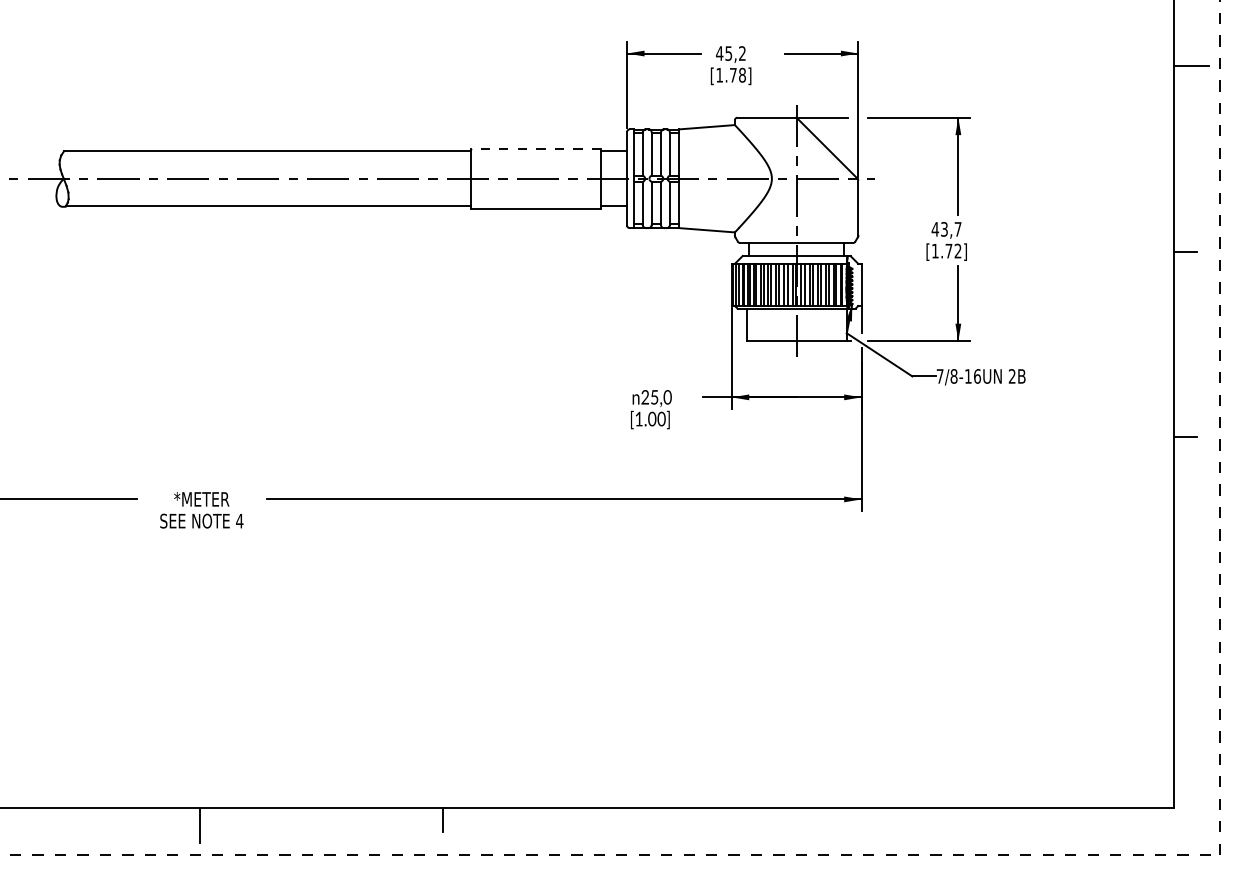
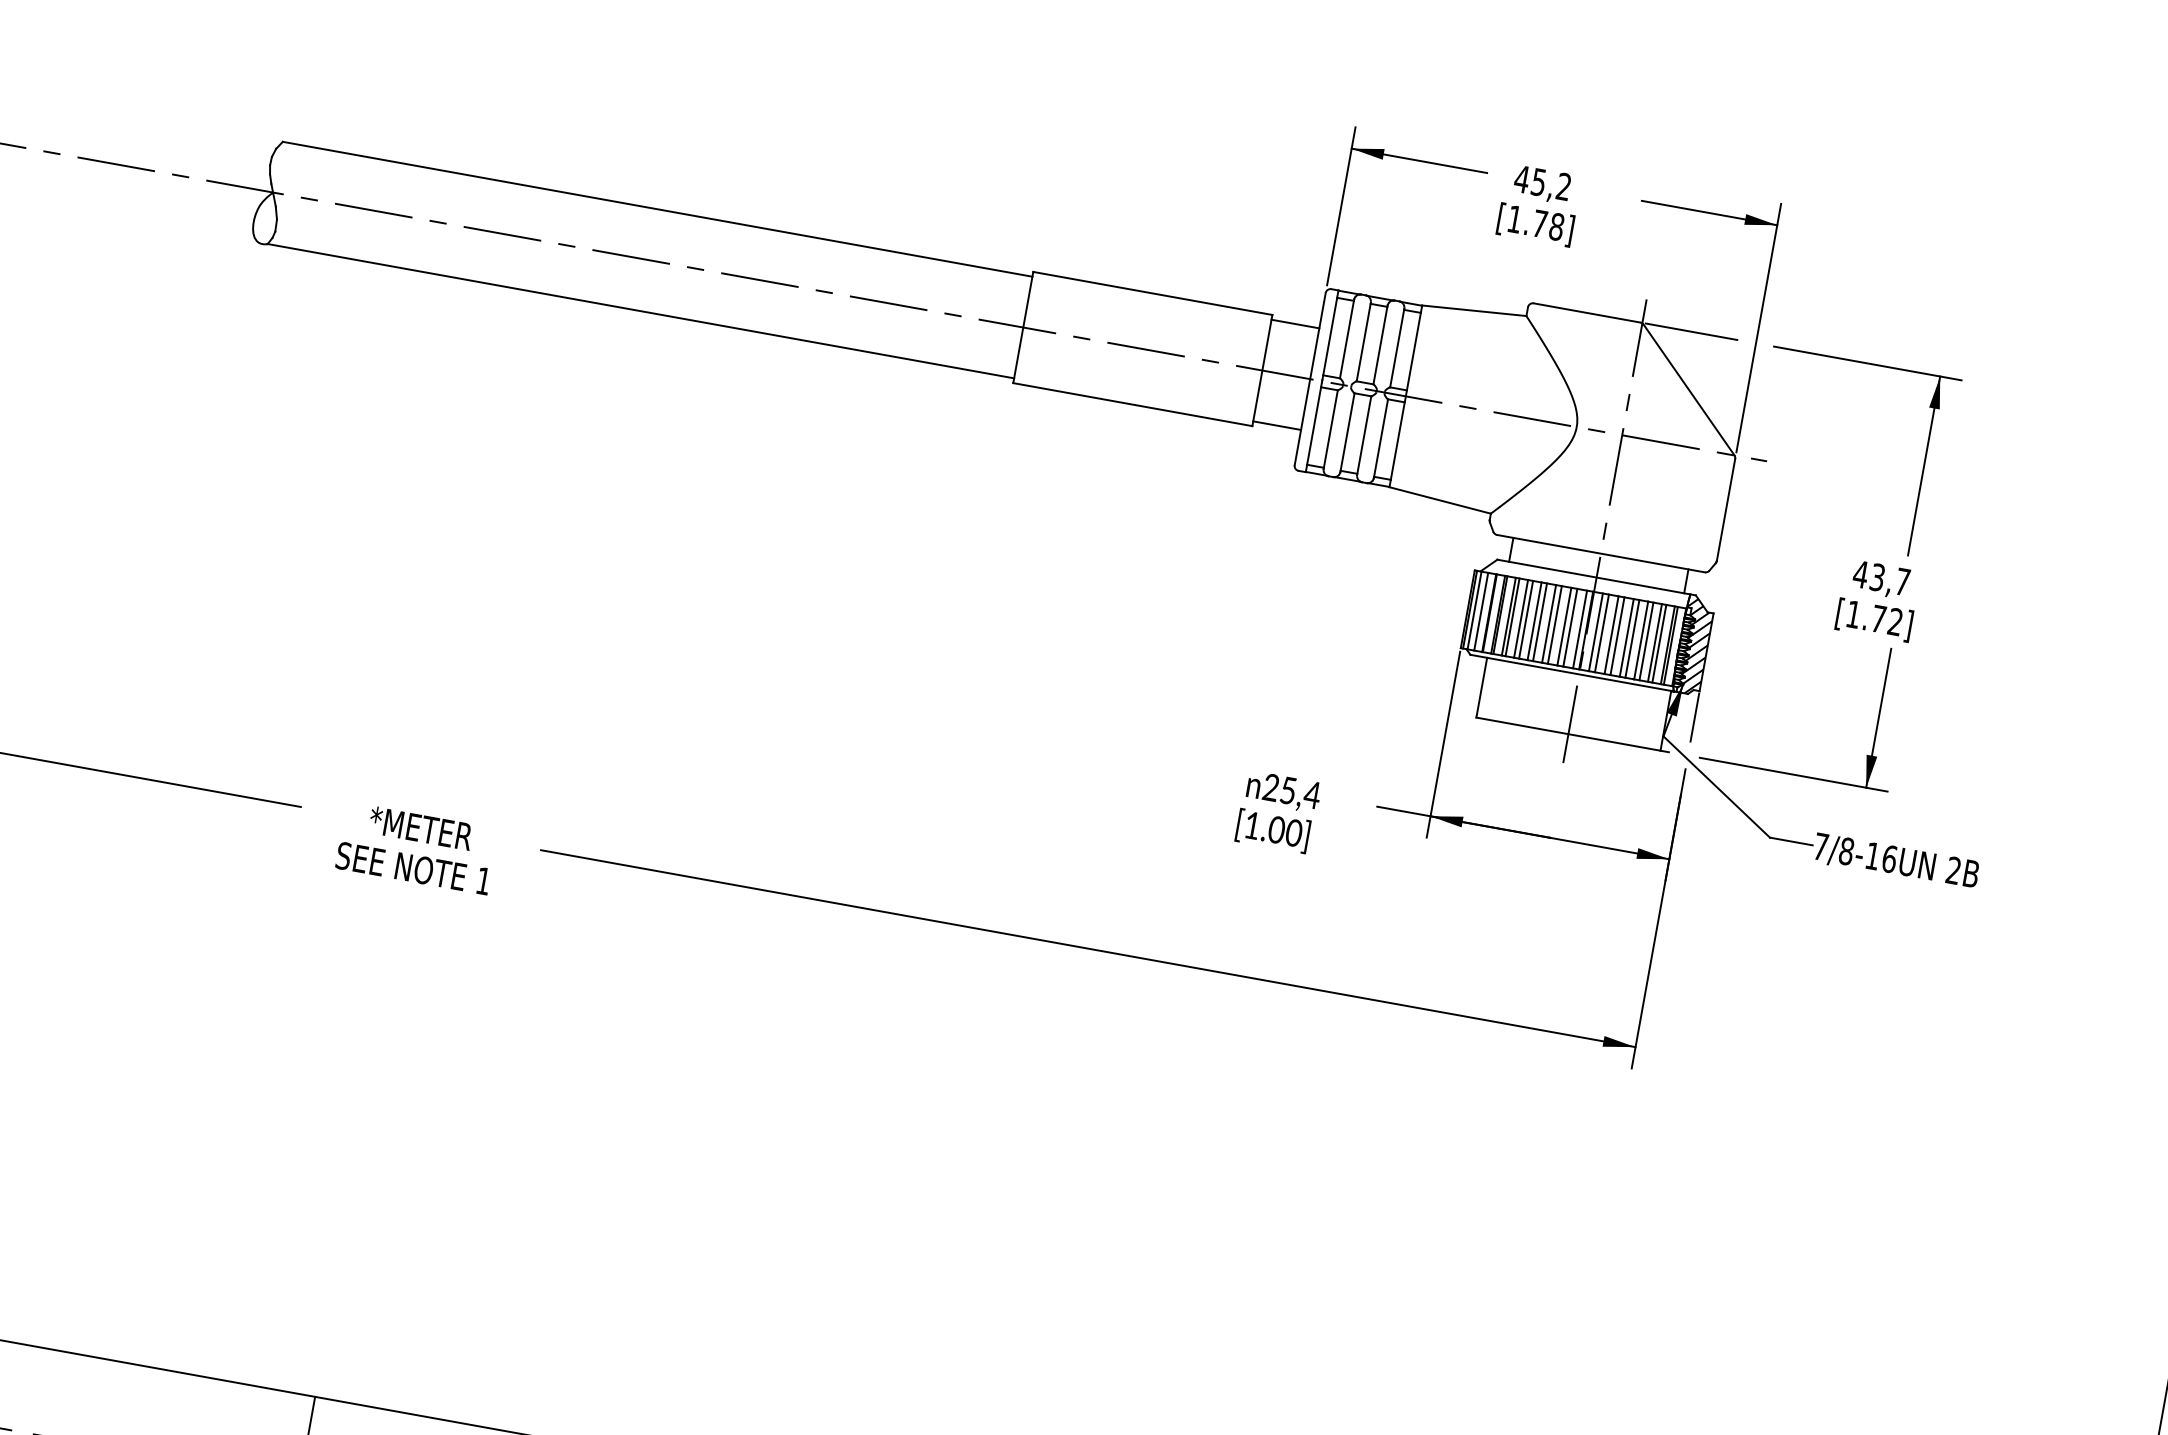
line: (536, 148) -> (1153, 293), dashed -> solid
hatch: (854, 282) -> (1694, 645), added
text: (667, 397) -> (1312, 795), 25,0 -> 25,4
text: (239, 521) -> (483, 881), 4 -> 1

